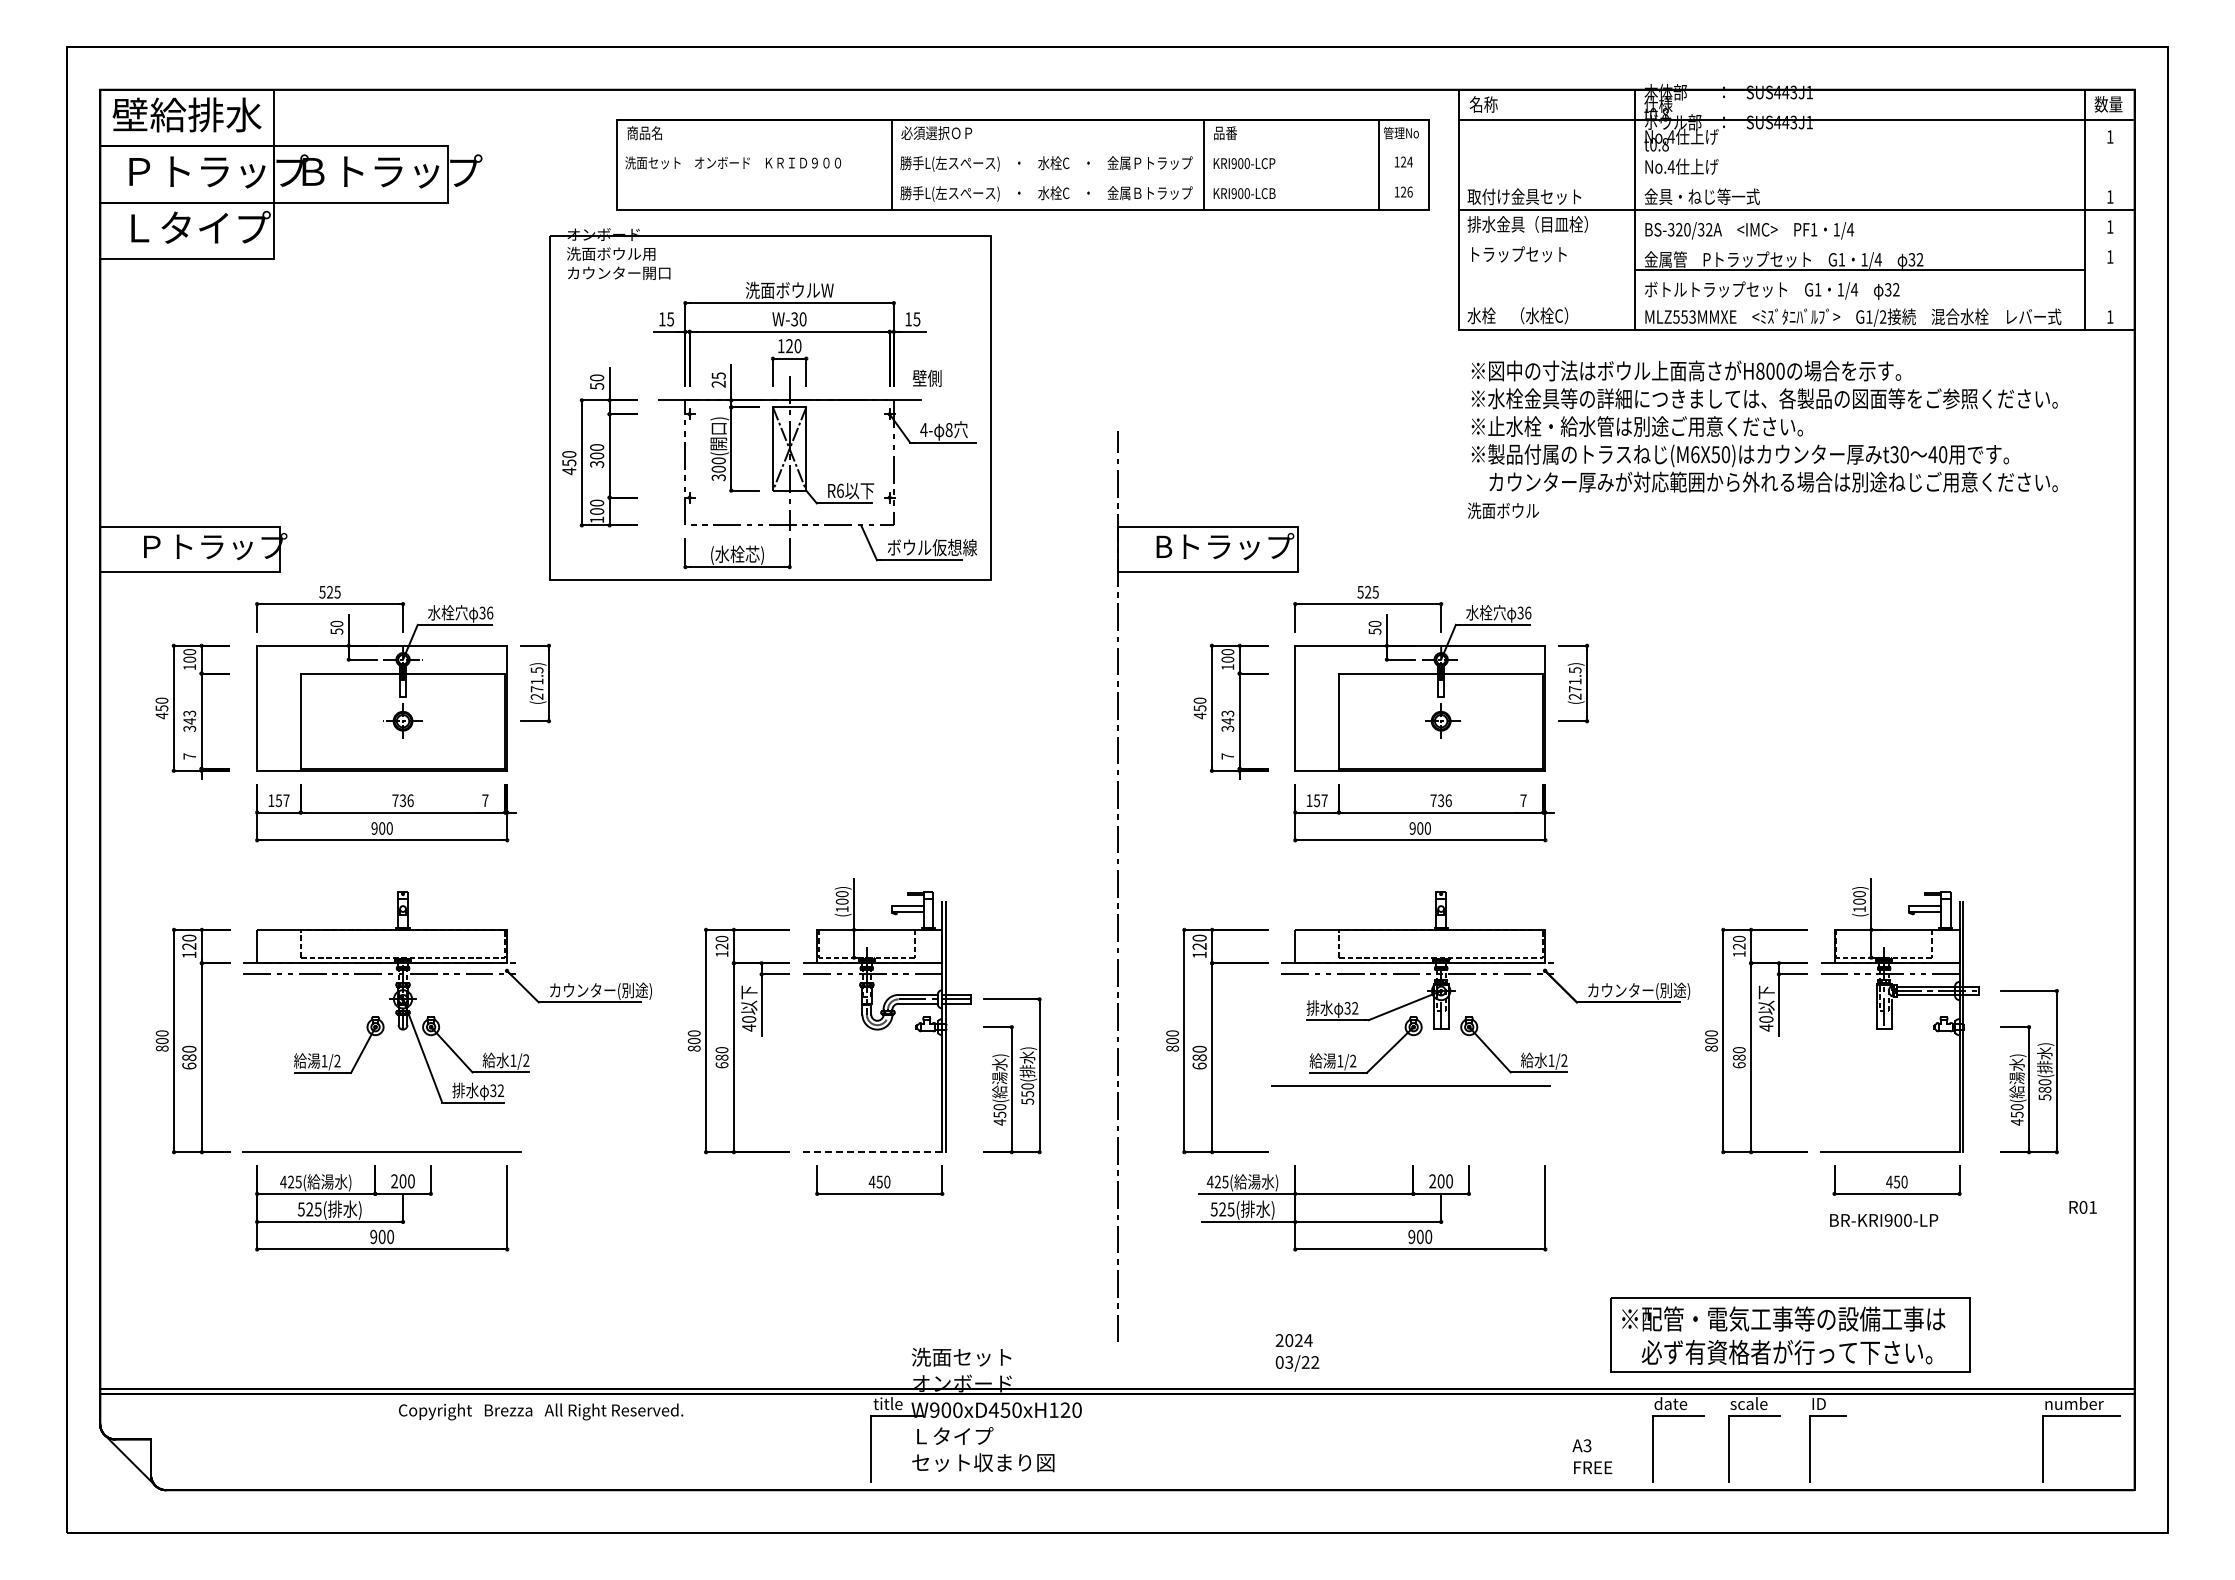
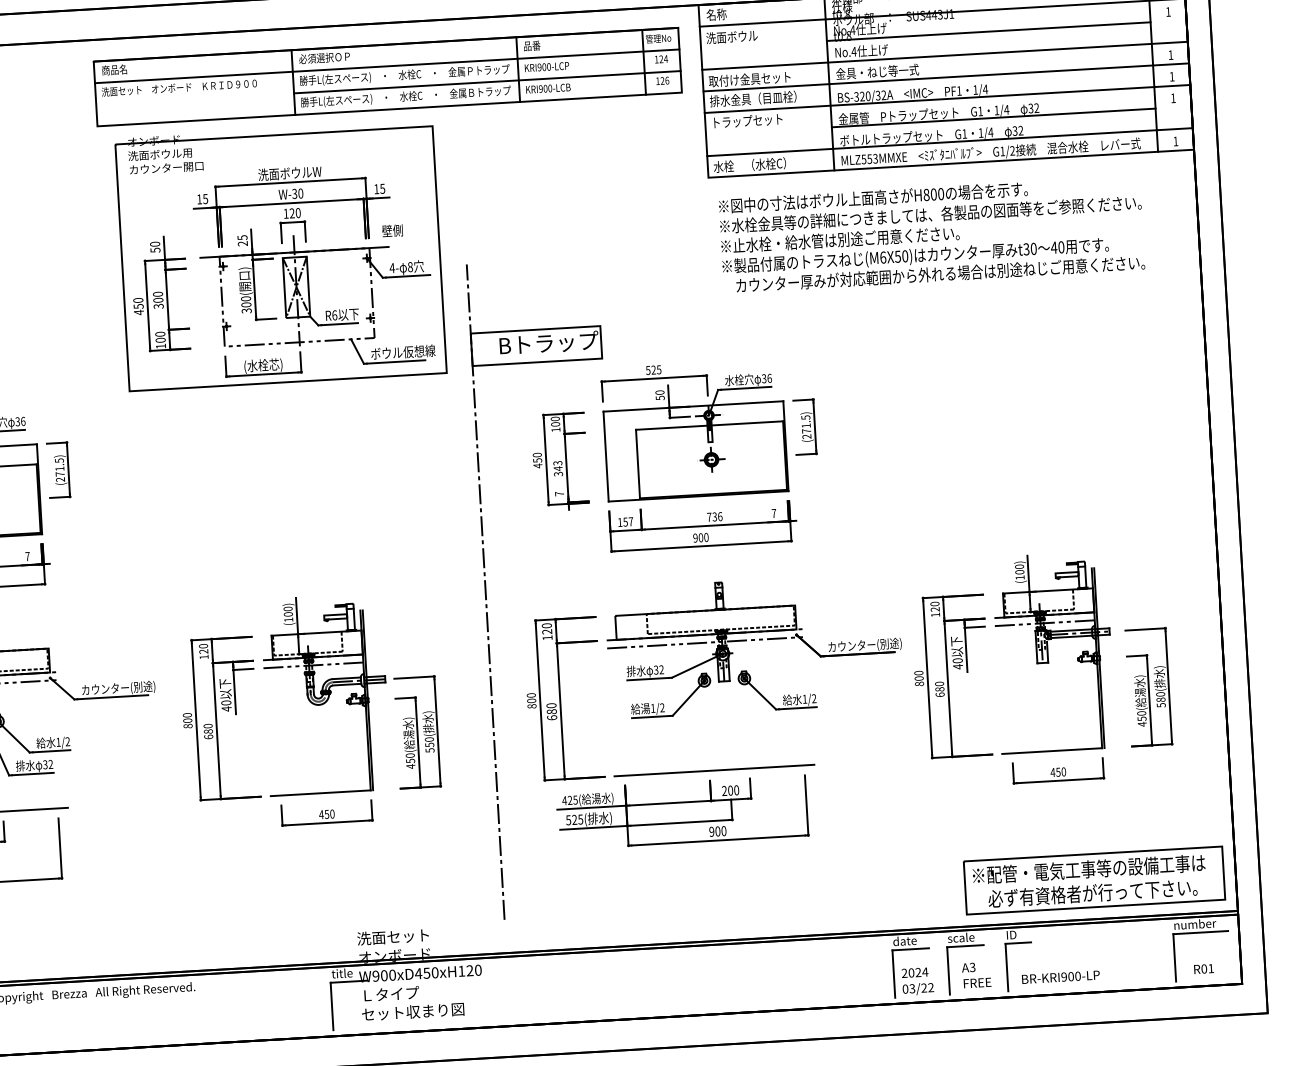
line: (1022, 149) -> (386, 66), added
line: (1859, 149) -> (988, 31), added
line: (1160, 179) -> (487, 81), added
line: (1796, 179) -> (944, 55), added
line: (1796, 239) -> (947, 98), added
line: (1796, 299) -> (949, 141), added
part: (770, 404) -> (280, 256), moved
text: (1502, 510) -> (731, 36), moved
line: (1410, 1085) -> (713, 770), moved
line: (873, 1152) -> (321, 793), dashed -> solid
text: (2082, 1207) -> (1203, 969), moved
text: (1884, 1220) -> (1061, 977), moved
part: (1790, 1334) -> (1094, 880), moved
text: (1297, 1352) -> (917, 981), moved
text: (1592, 1456) -> (976, 974), moved

